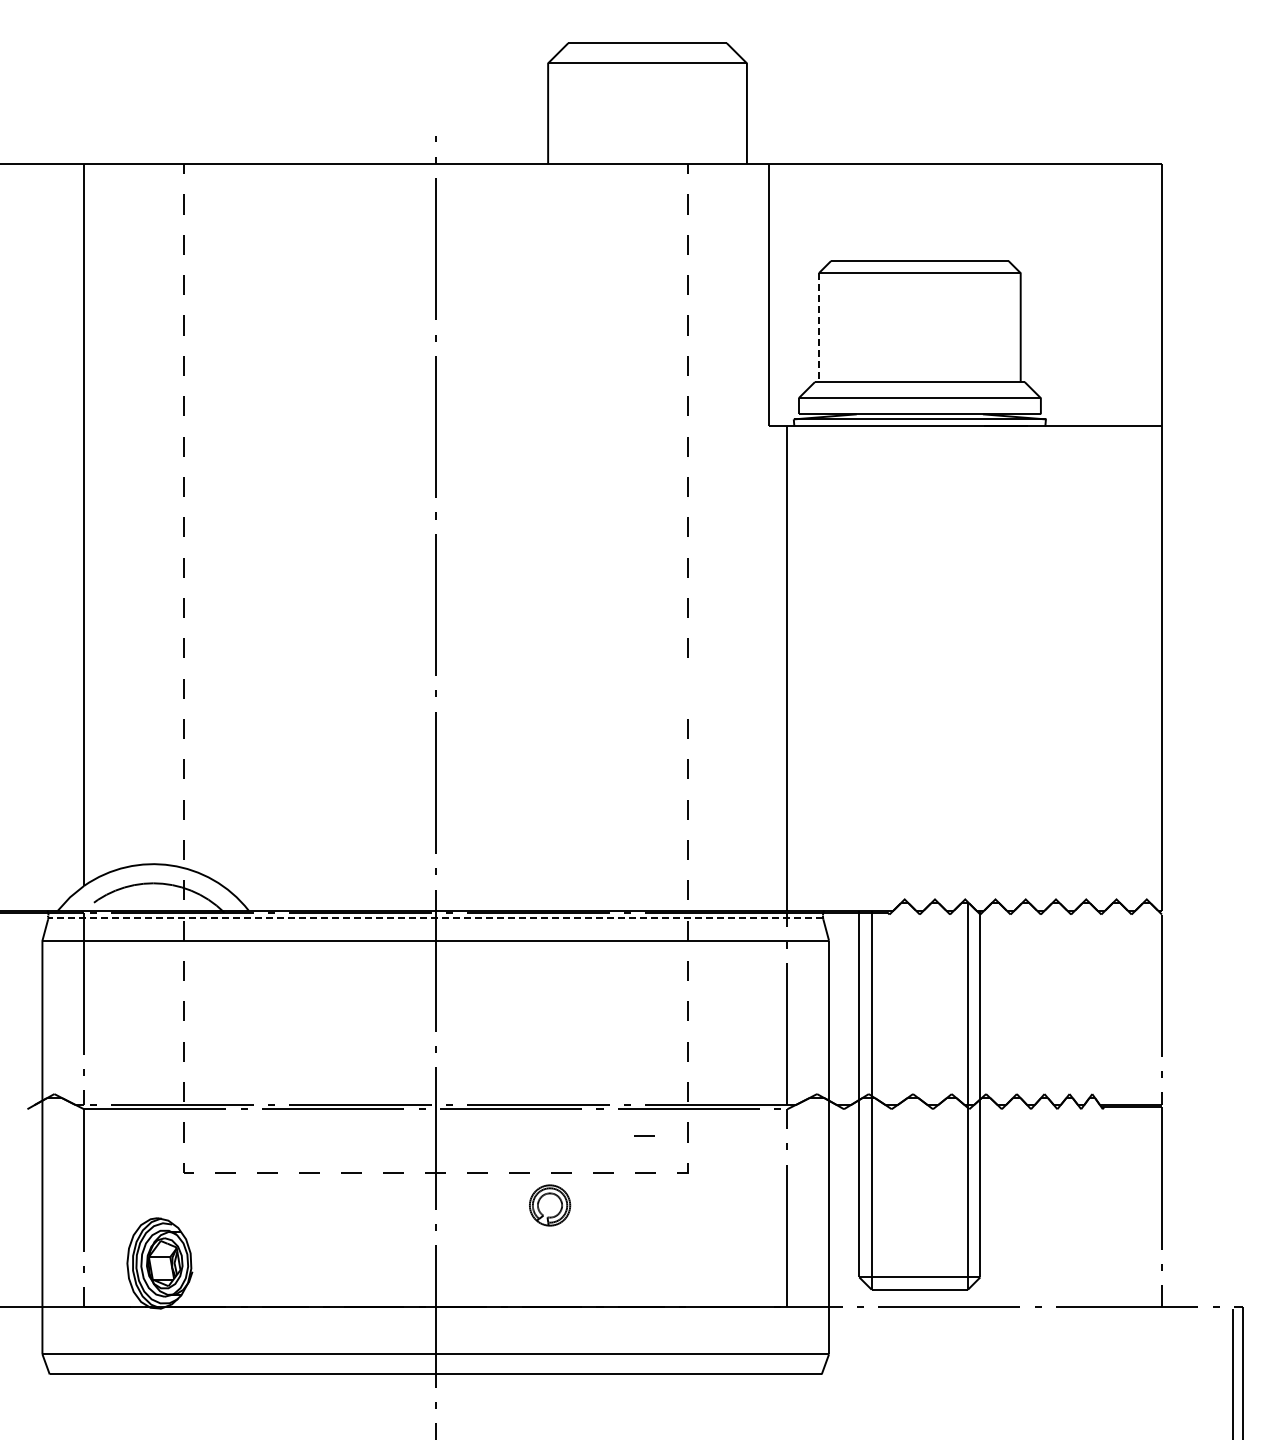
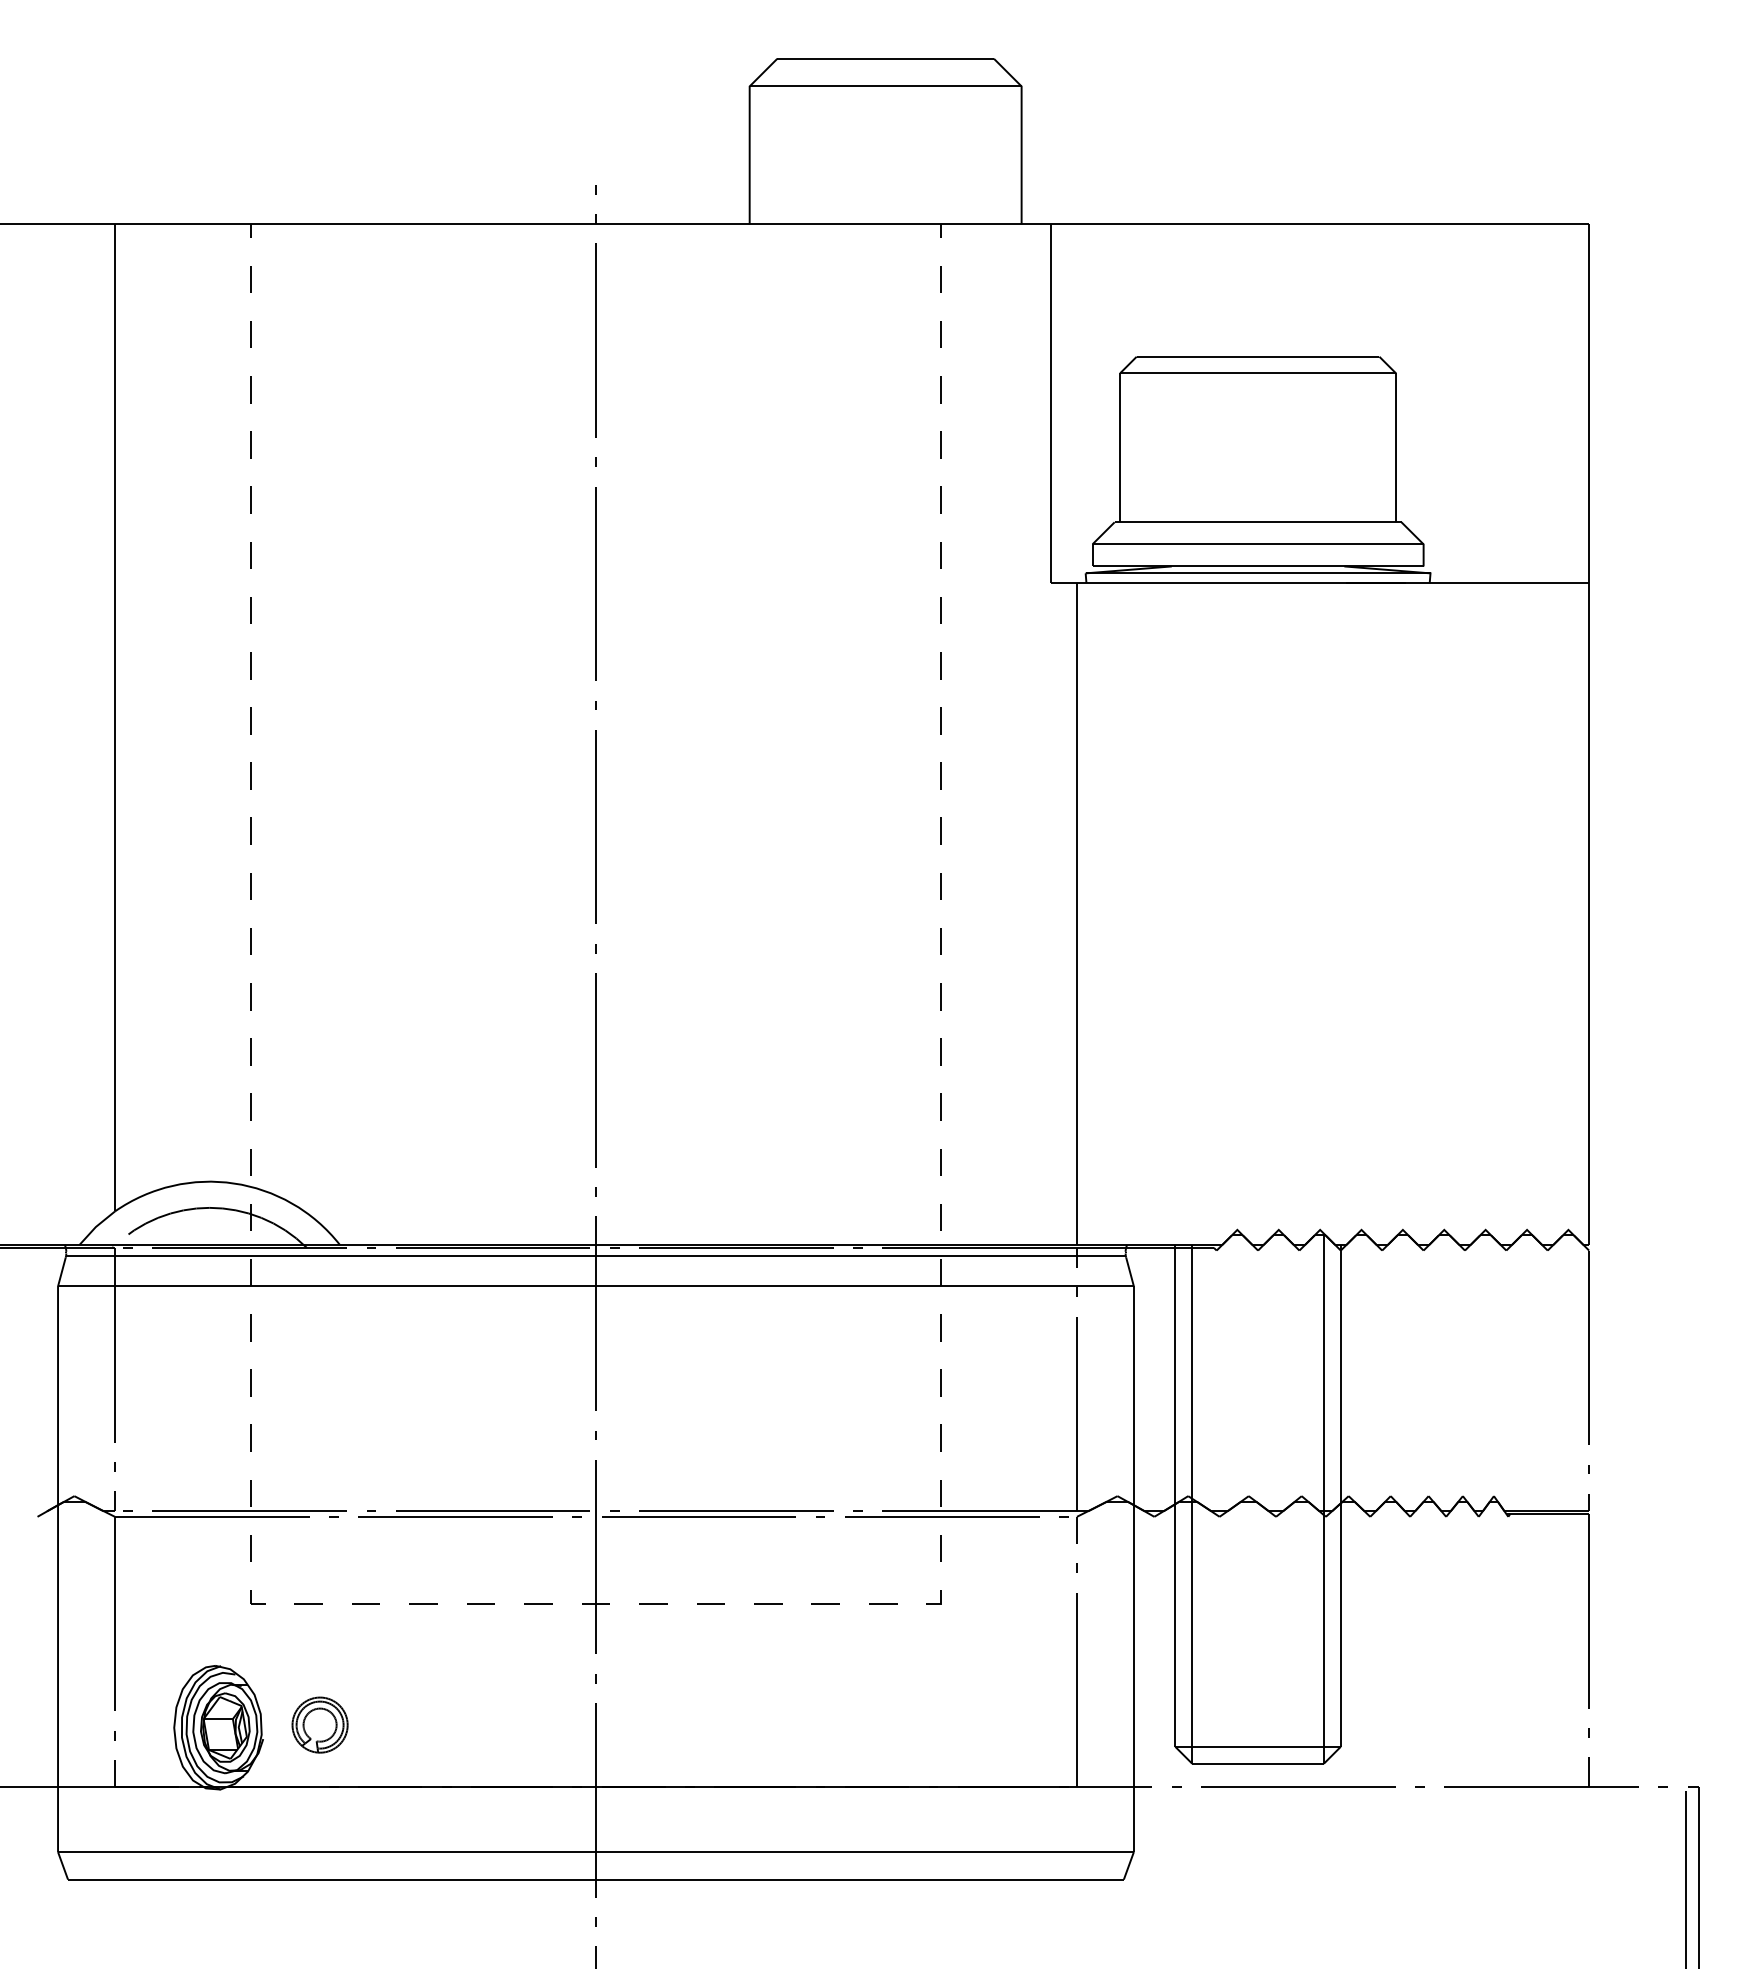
line: (819, 328) -> (1120, 449), dashed -> solid
line: (687, 688) -> (940, 941), added
line: (435, 918) -> (595, 1255), dashed -> solid
line: (644, 1135) -> (881, 1552), removed
part: (550, 1205) -> (320, 1725), moved

